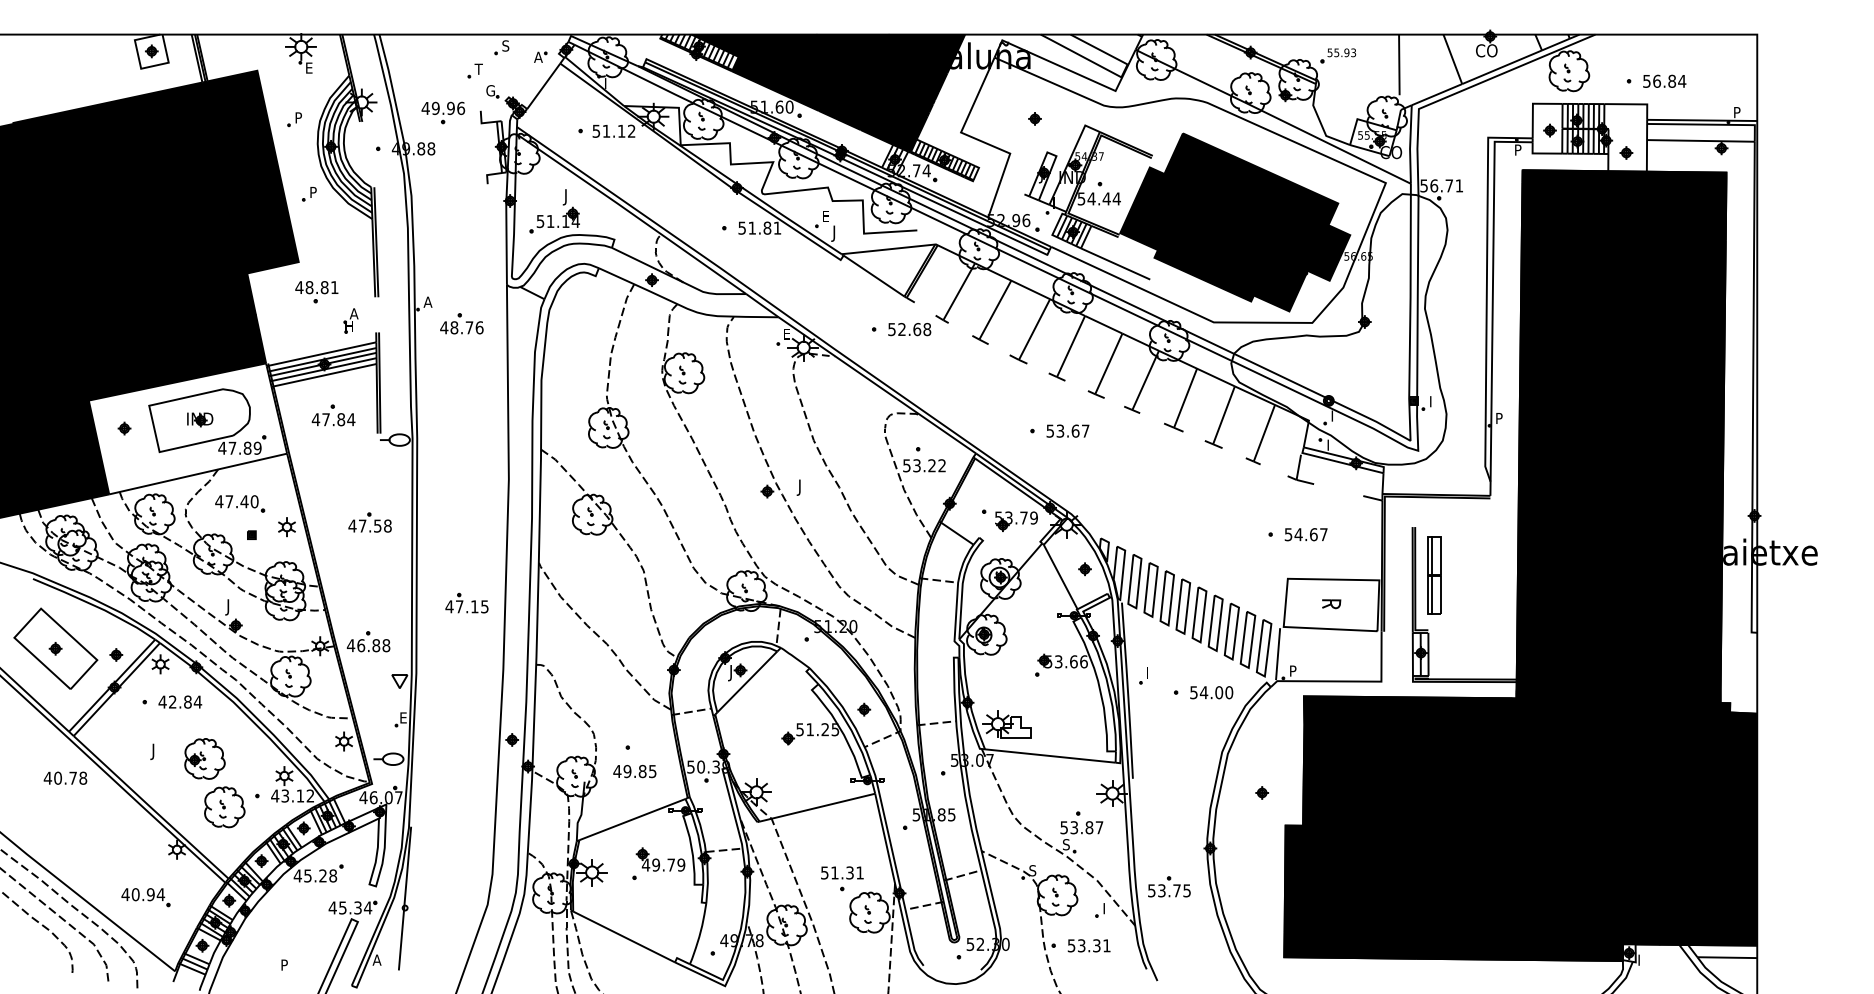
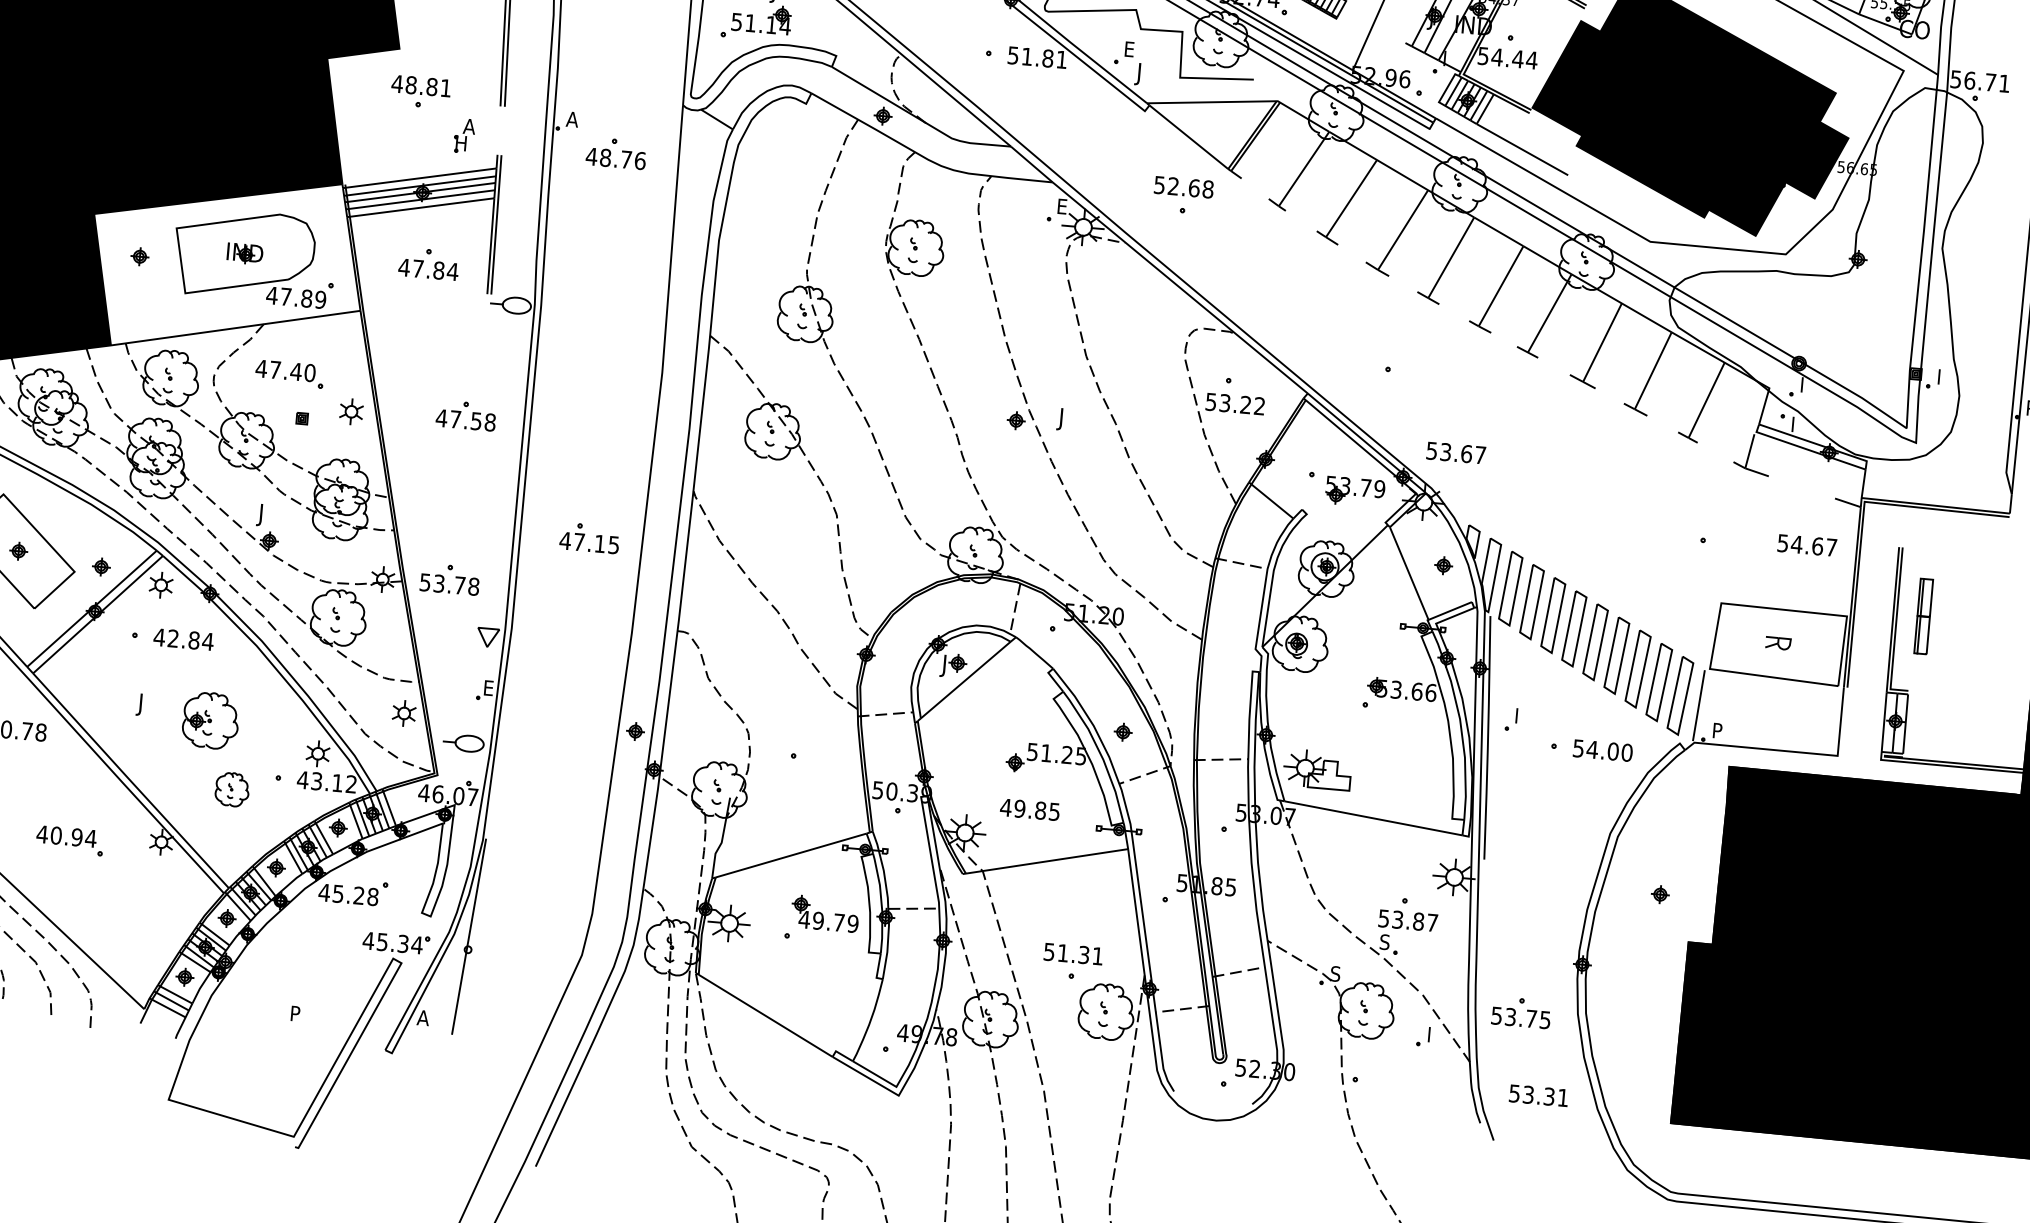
text: (909, 329) -> (1183, 187), moved
text: (1067, 430) -> (1455, 452), moved
text: (1305, 534) -> (1806, 545), moved
part: (1434, 575) -> (1923, 616), size x0.7
text: (363, 645) -> (442, 583), 46.88 -> 53.78
text: (634, 771) -> (1029, 809), moved
part: (224, 807) -> (231, 789), size x0.6
part: (145, 897) -> (69, 840), moved
text: (1088, 945) -> (1537, 1095), moved

